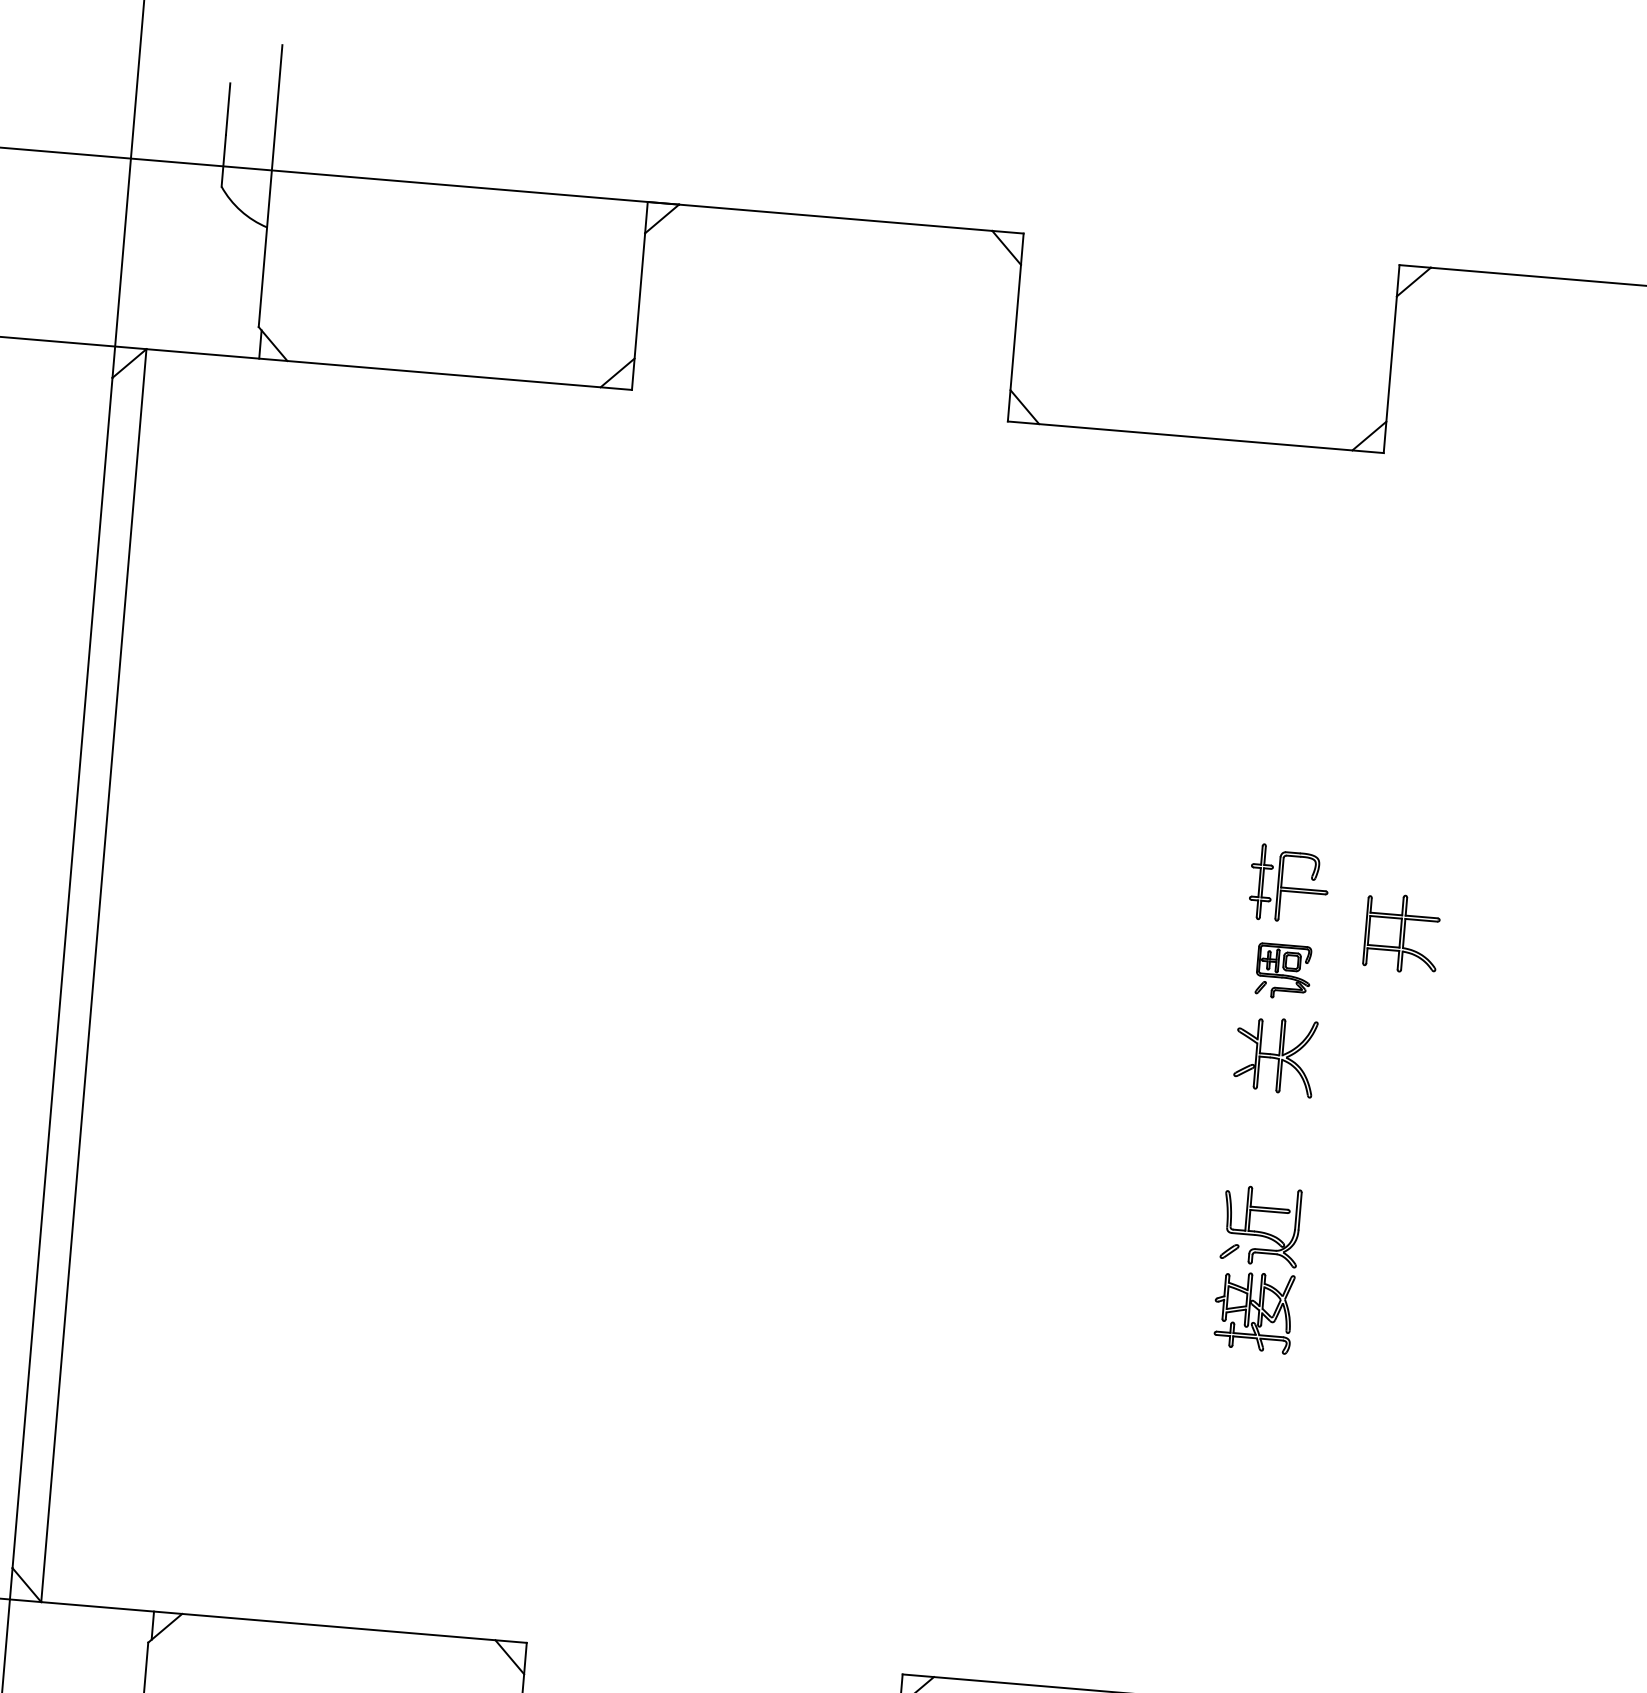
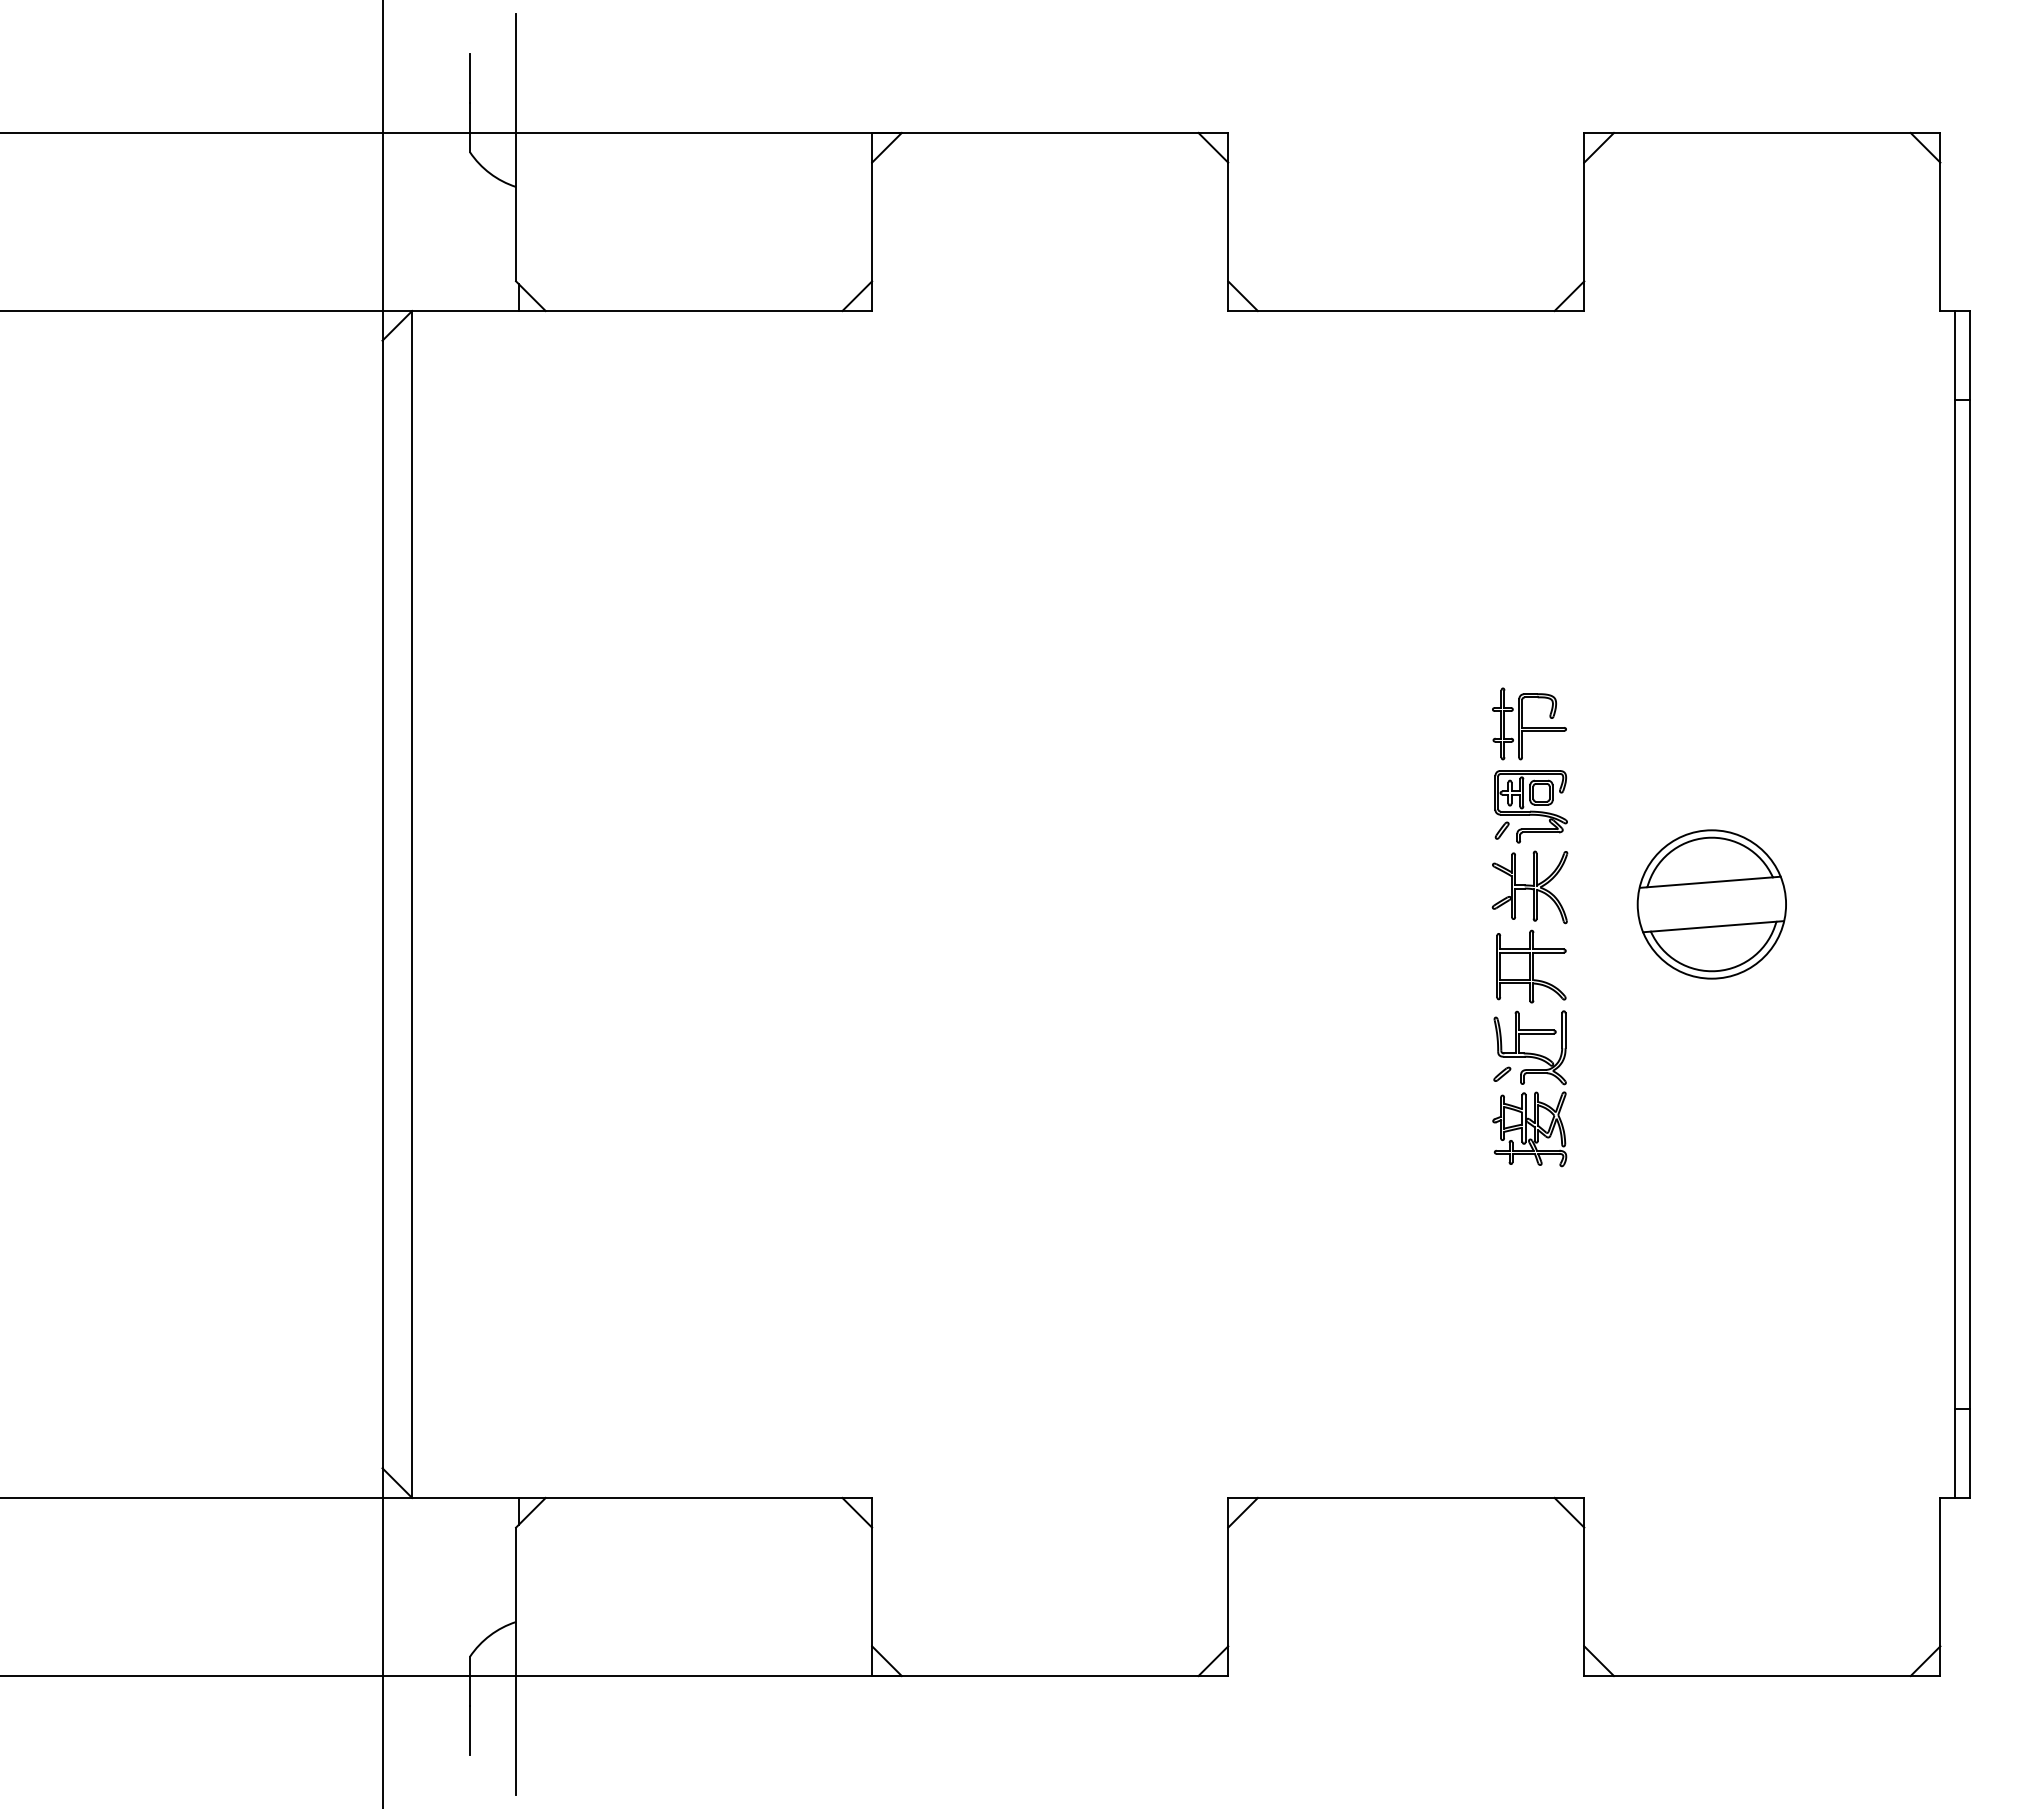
part: (1402, 933) -> (1531, 966), moved
part: (1283, 971) -> (1530, 806), size x1.43
part: (1465, 1090) -> (1711, 904), added

